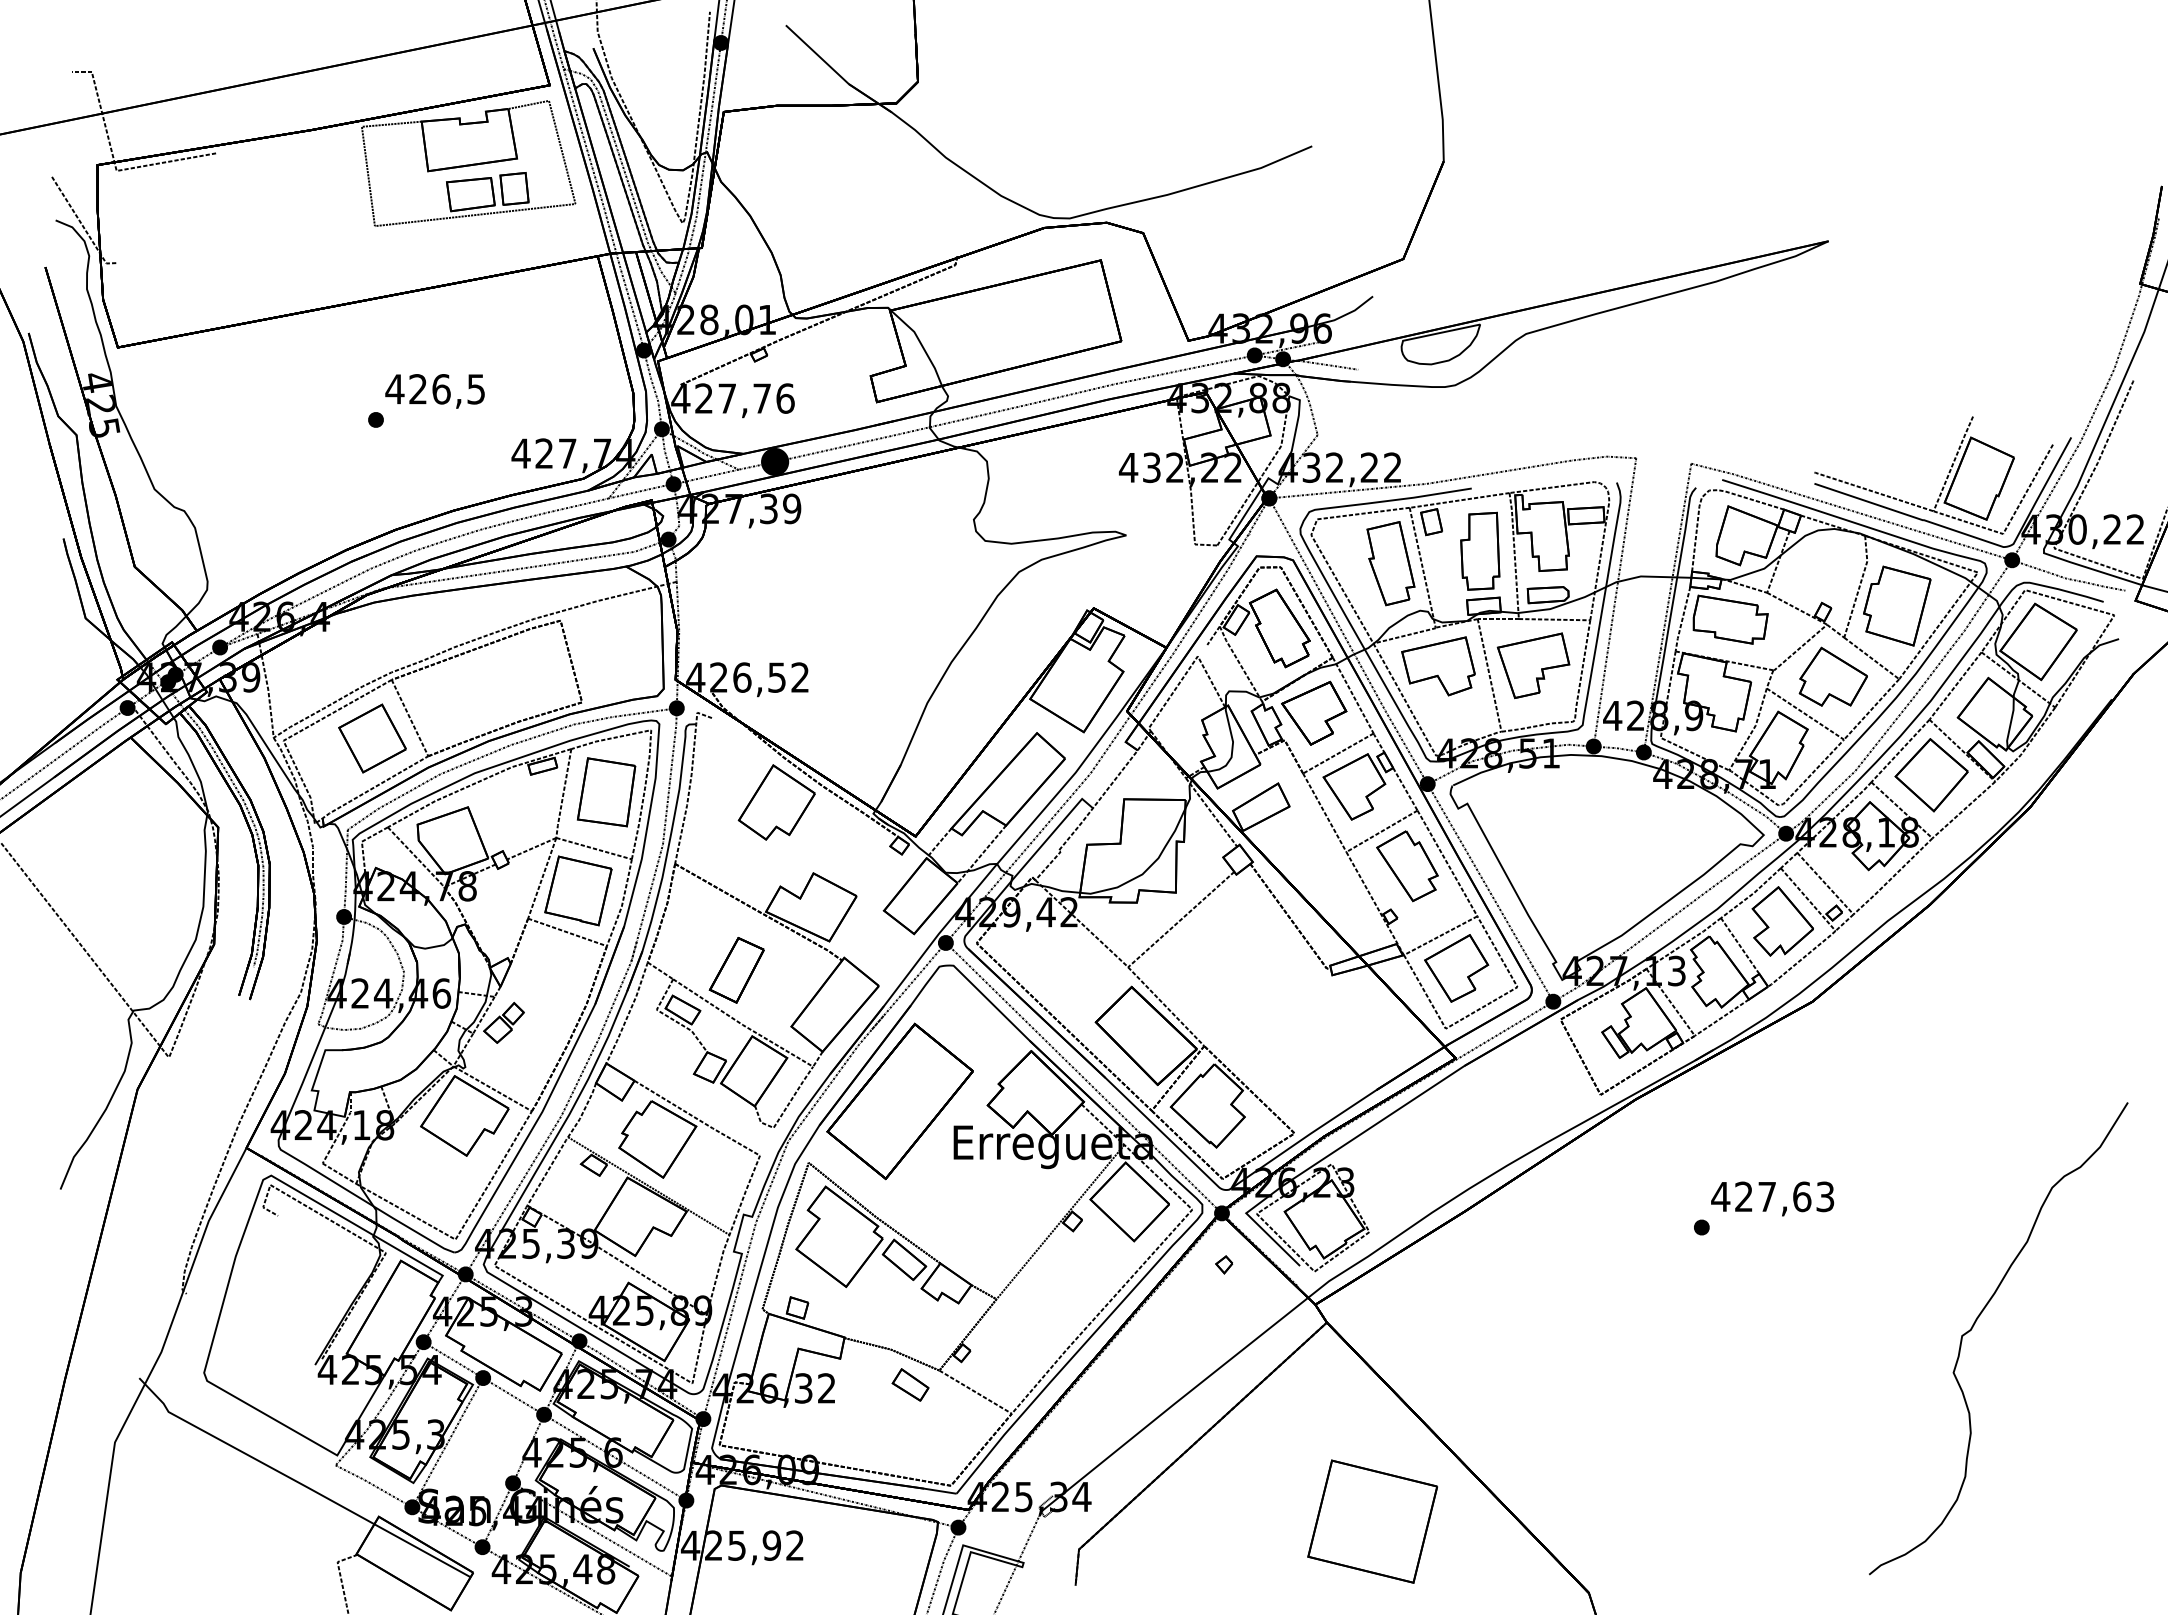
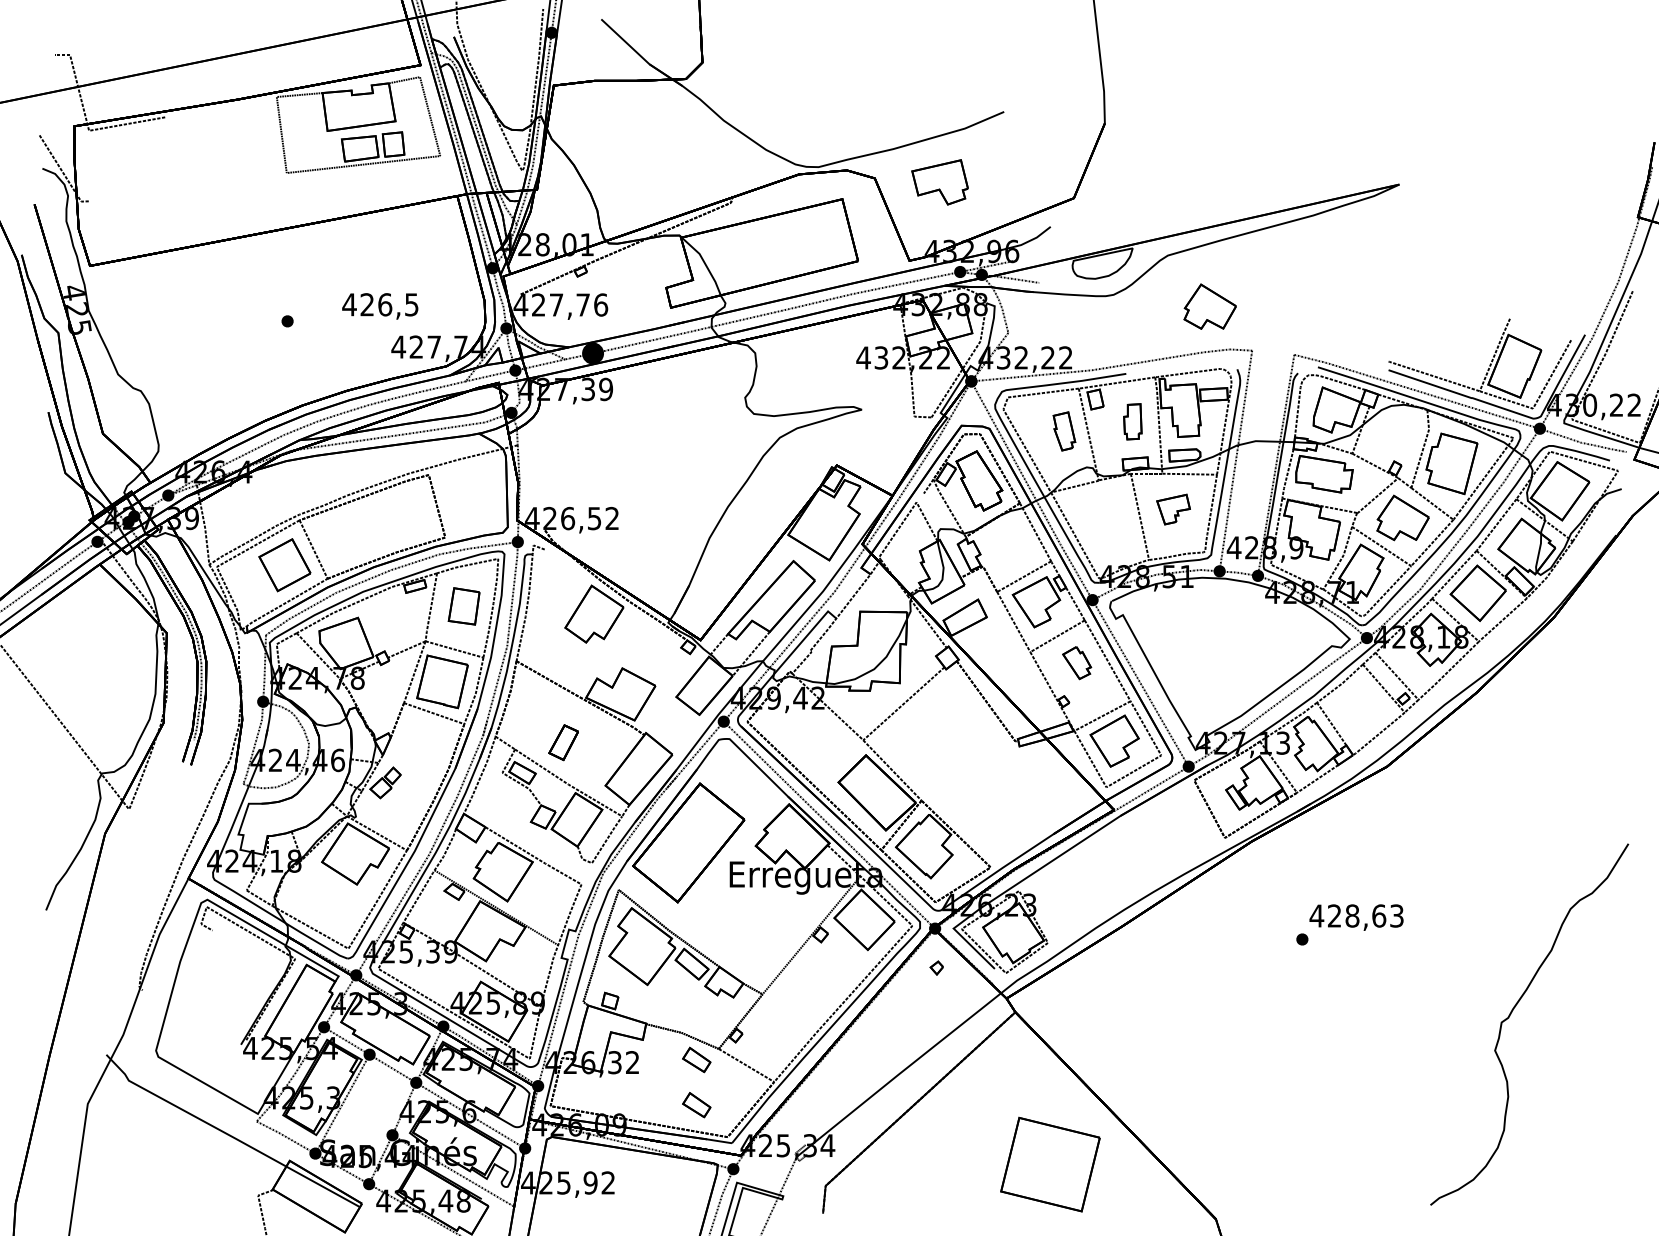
text: (434, 391) -> (379, 306), moved
part: (1580, 400) -> (1209, 306), added
part: (1480, 550) -> (1132, 421), size x0.6
part: (1390, 563) -> (1064, 431), size x0.6
part: (1533, 665) -> (1173, 509), size x0.6
part: (1438, 666) -> (940, 182), moved
part: (1314, 712) -> (1005, 545), removed
part: (606, 792) -> (464, 606), size x0.7
part: (1407, 866) -> (1077, 663), size x0.6
part: (1782, 921) -> (1364, 705), removed
part: (736, 970) -> (563, 742), size x0.7
text: (1767, 1196) -> (1352, 915), 427,63 -> 428,63
part: (910, 1443) -> (696, 1104), added

